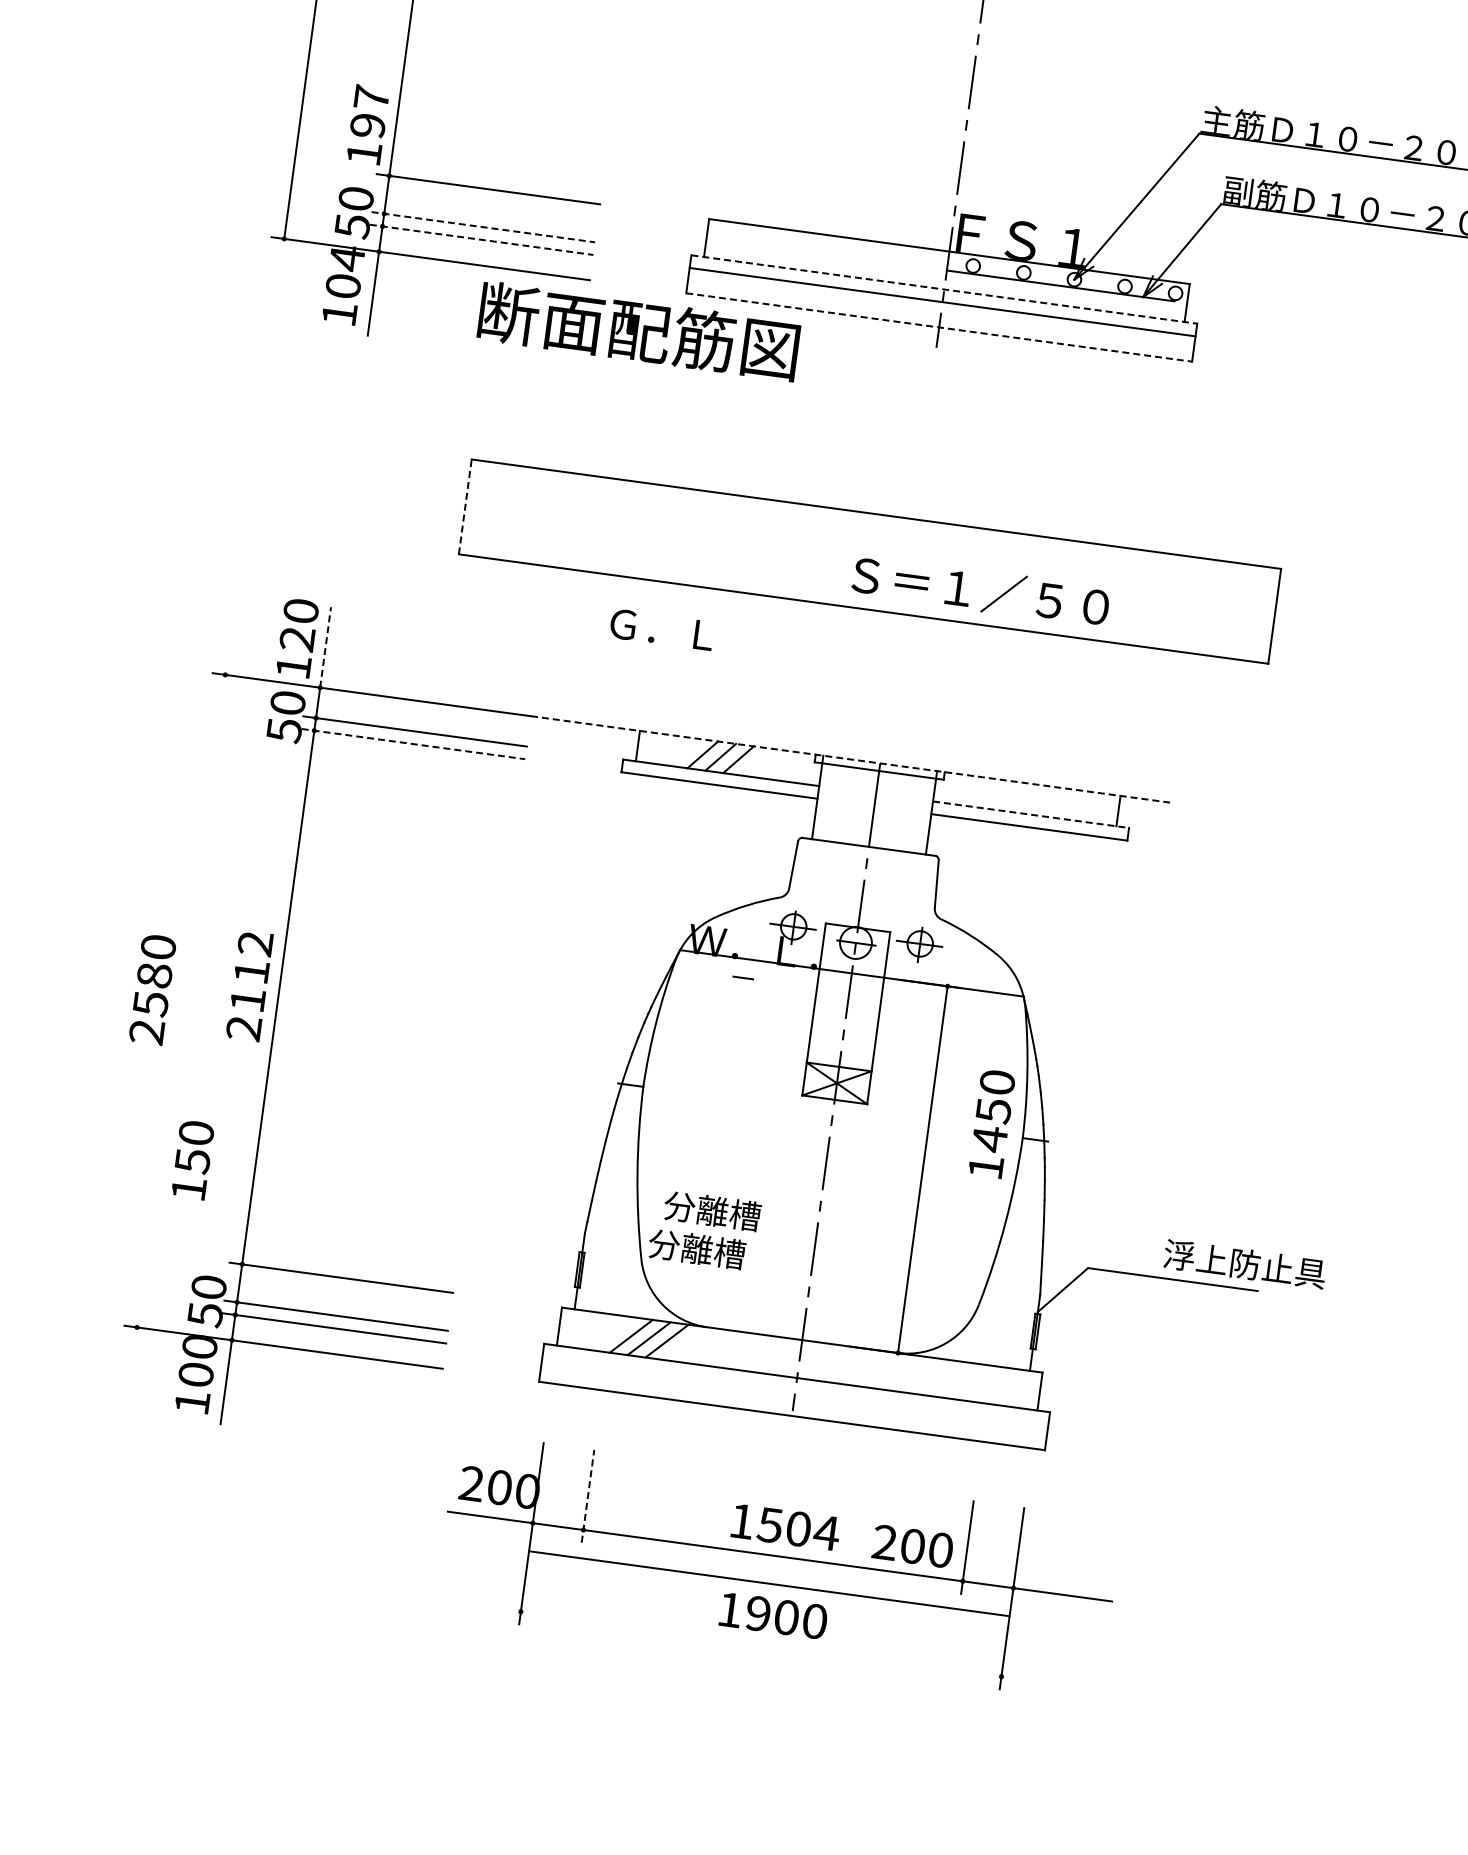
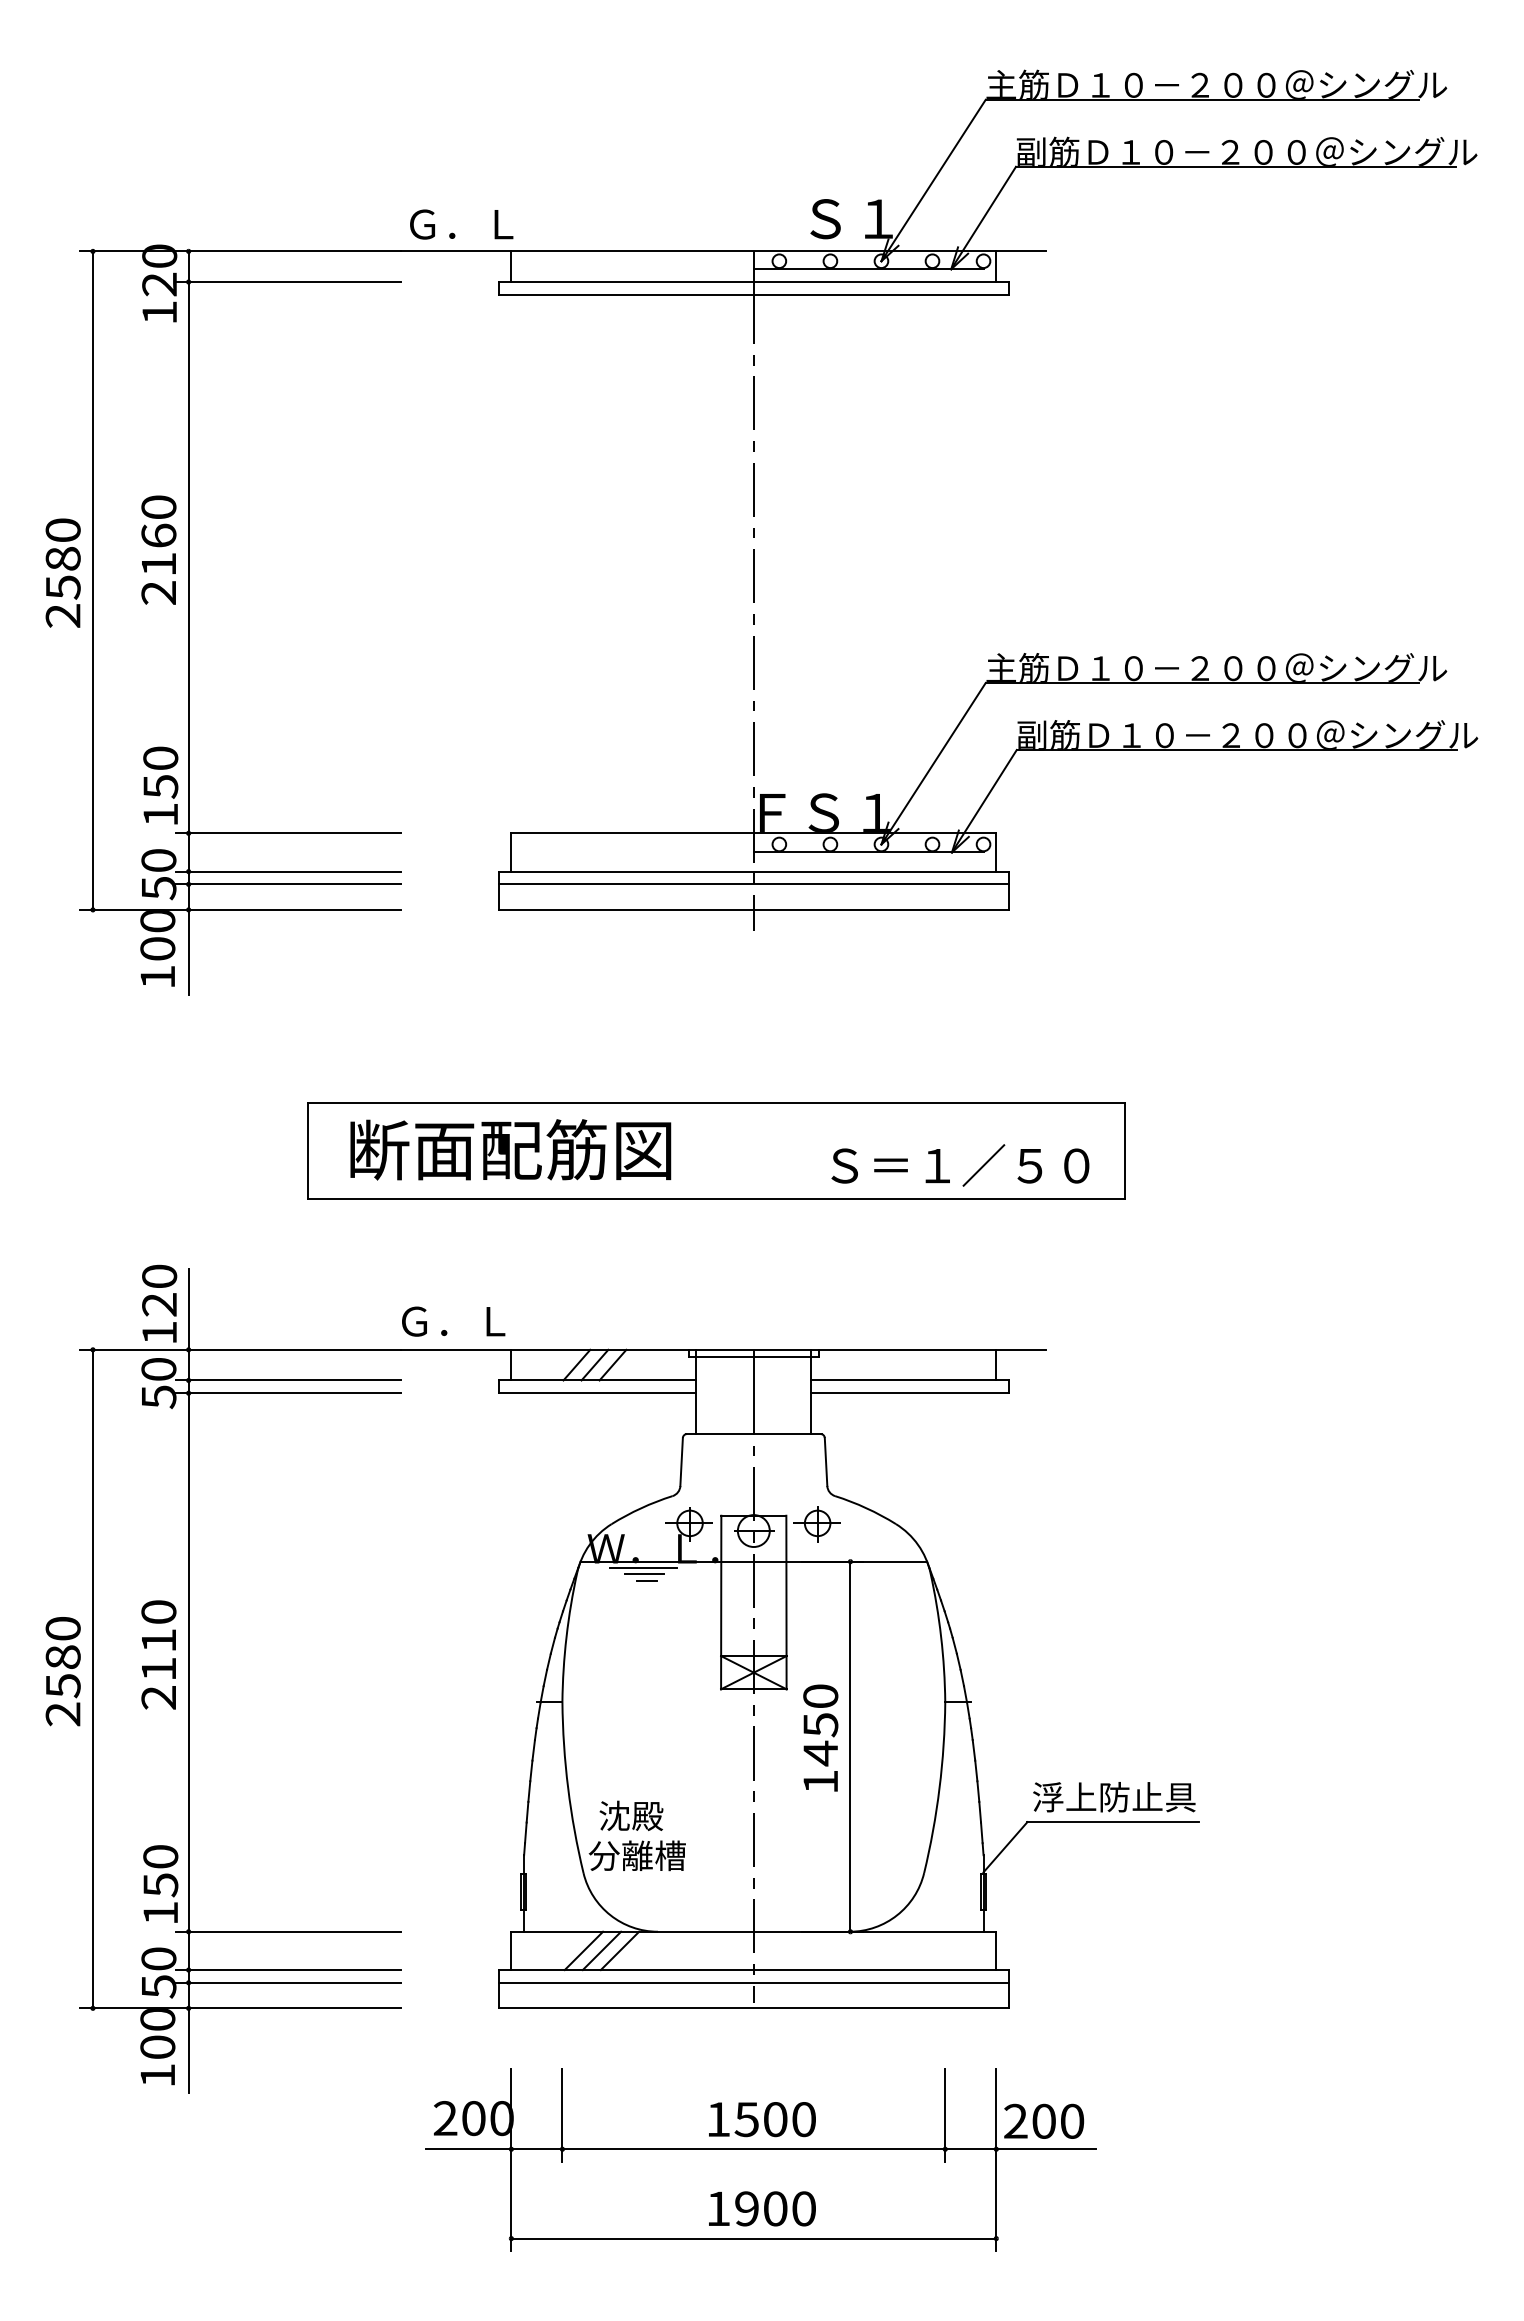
text: (369, 111) -> (160, 772), 197 -> 150
line: (483, 227) -> (288, 871), dashed -> solid
line: (481, 239) -> (288, 884), dashed -> solid
text: (346, 258) -> (157, 920), 104 -> 100
line: (944, 289) -> (754, 871), dashed -> solid
line: (939, 327) -> (754, 909), dashed -> solid
text: (638, 330) -> (510, 1149), moved
line: (465, 507) -> (308, 1151), dashed -> solid
text: (980, 591) -> (960, 1165), moved
text: (661, 629) -> (453, 1321), moved
line: (325, 647) -> (188, 1309), dashed -> solid
line: (413, 744) -> (288, 1393), dashed -> solid
line: (851, 759) -> (724, 1349), dashed -> solid
line: (1031, 814) -> (910, 1380), dashed -> solid
text: (255, 942) -> (158, 1611), 2112 -> 2110
line: (740, 965) -> (642, 1568), added
line: (741, 971) -> (644, 1574), added
line: (180, 1000) -> (92, 1678), added
text: (991, 1123) -> (820, 1737), moved
text: (192, 1159) -> (160, 1883), moved
text: (712, 1210) -> (647, 1815), 分離槽 -> 沈殿
text: (1245, 1264) -> (1114, 1797), moved
line: (795, 1390) -> (753, 1982), added
line: (588, 1496) -> (562, 2115), dashed -> solid
text: (826, 1532) -> (803, 2119), 1504 -> 1500
text: (913, 1545) -> (1044, 2120), moved
line: (769, 1583) -> (753, 2238), moved

